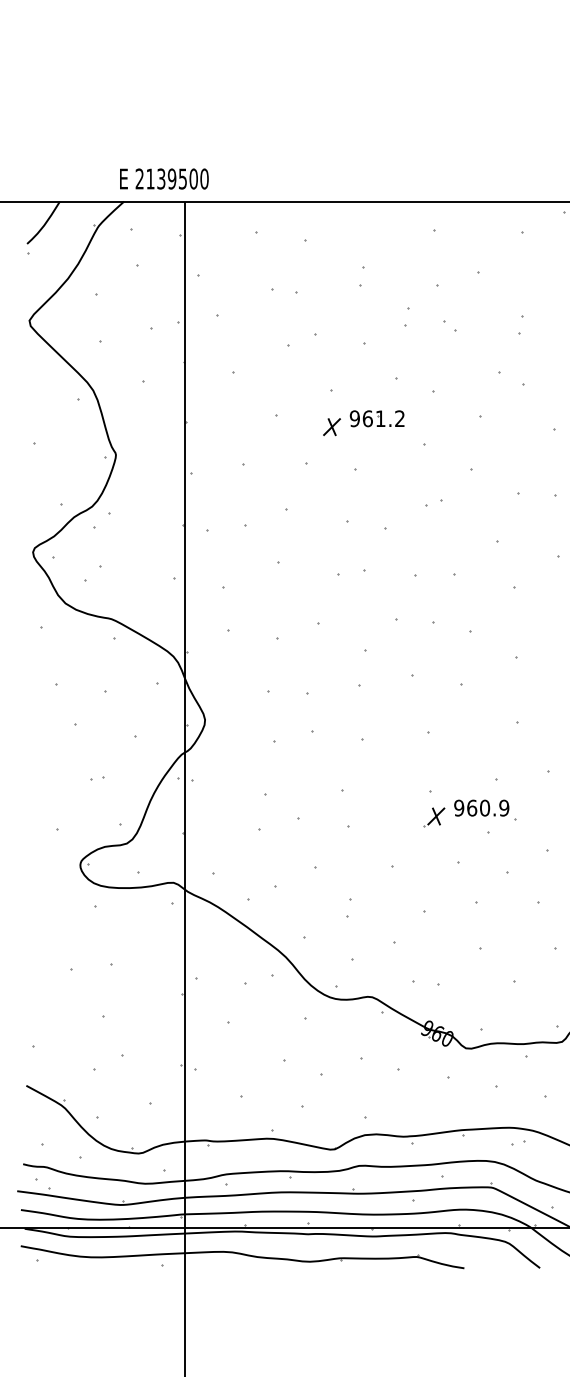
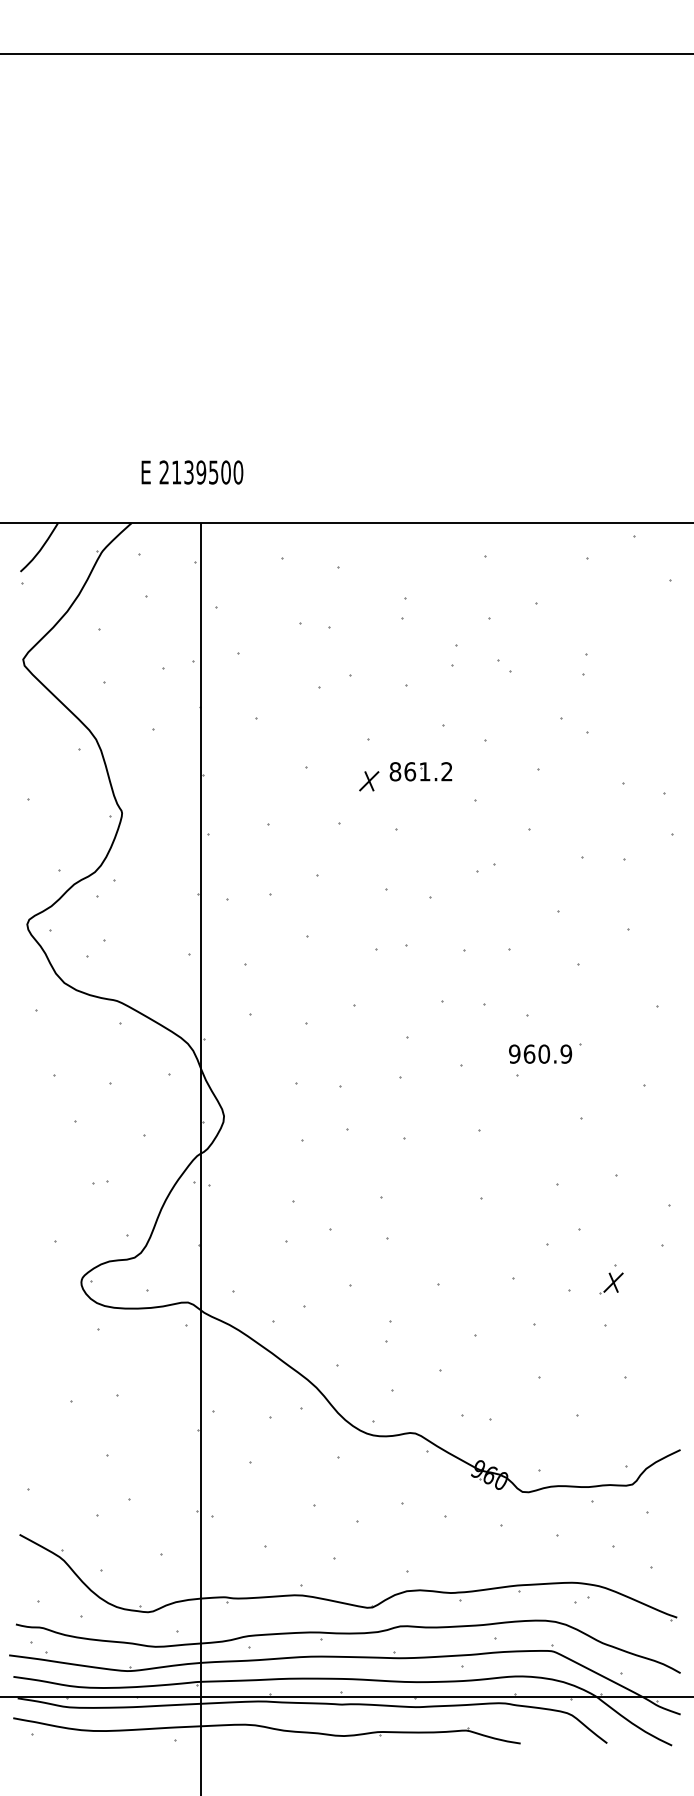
text: (164, 179) -> (192, 472), moved
text: (354, 418) -> (395, 771), 961.2 -> 861.2
text: (481, 807) -> (540, 1053), moved
part: (434, 817) -> (611, 1283), moved

